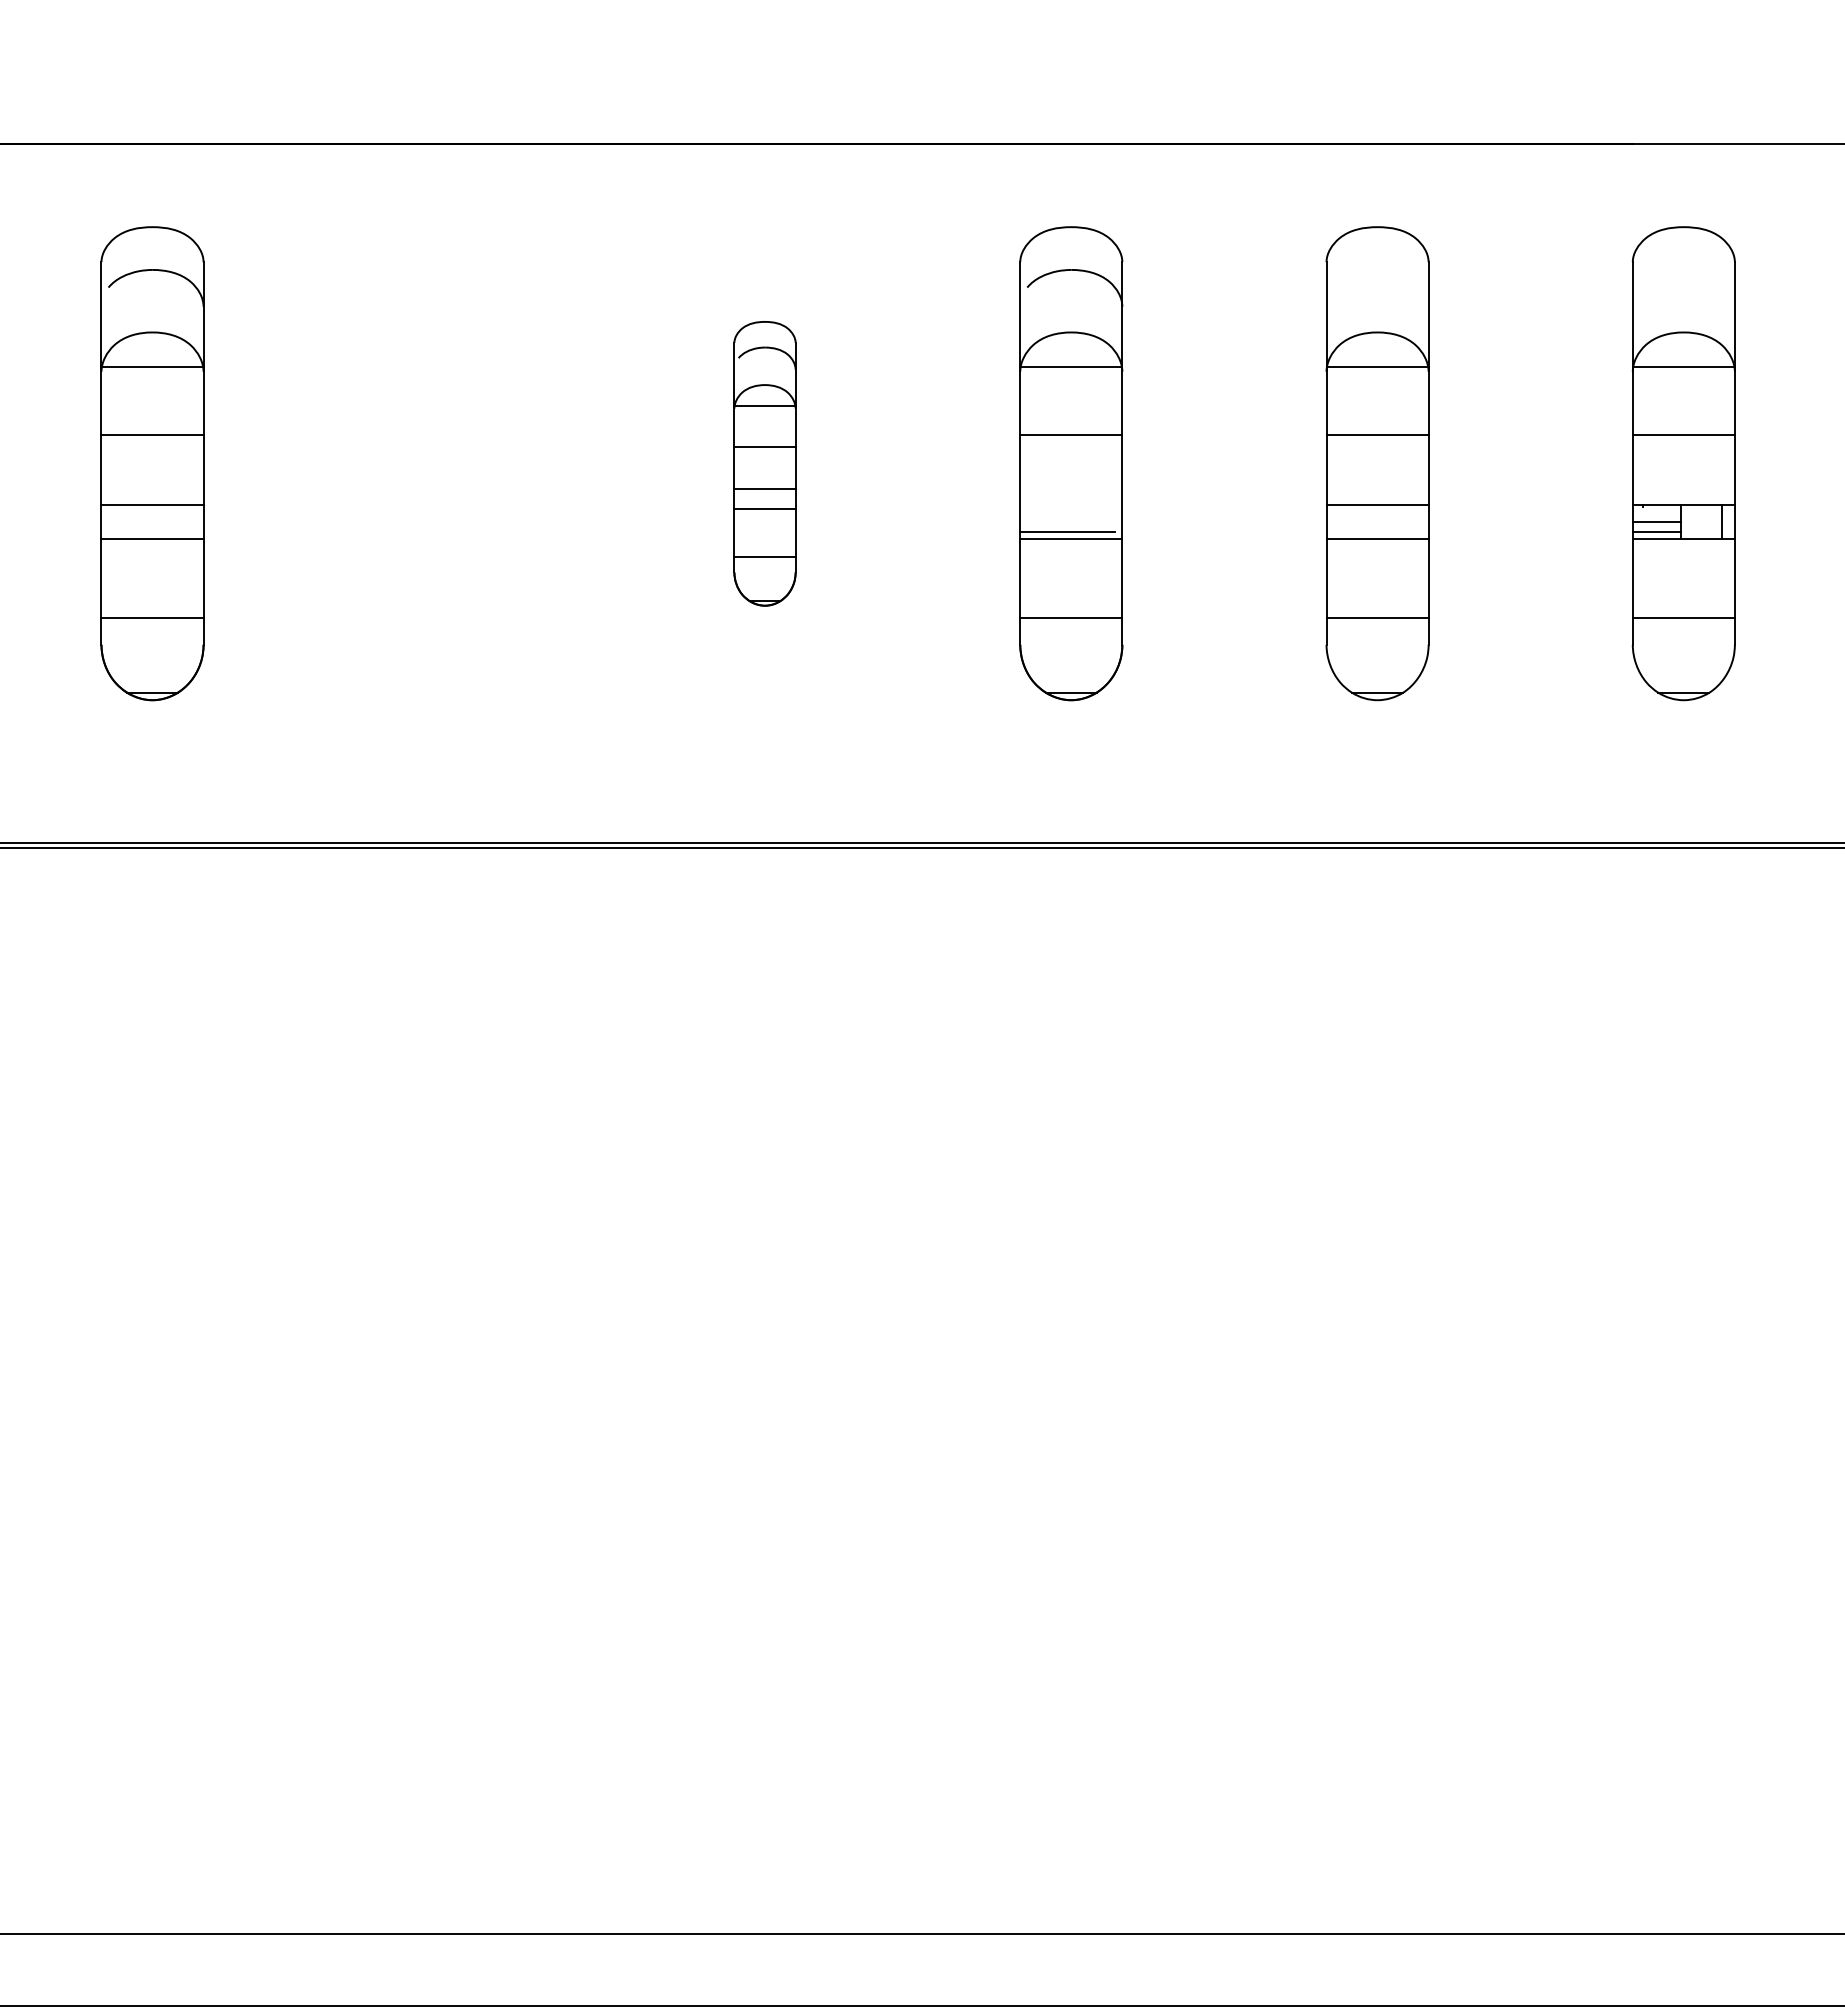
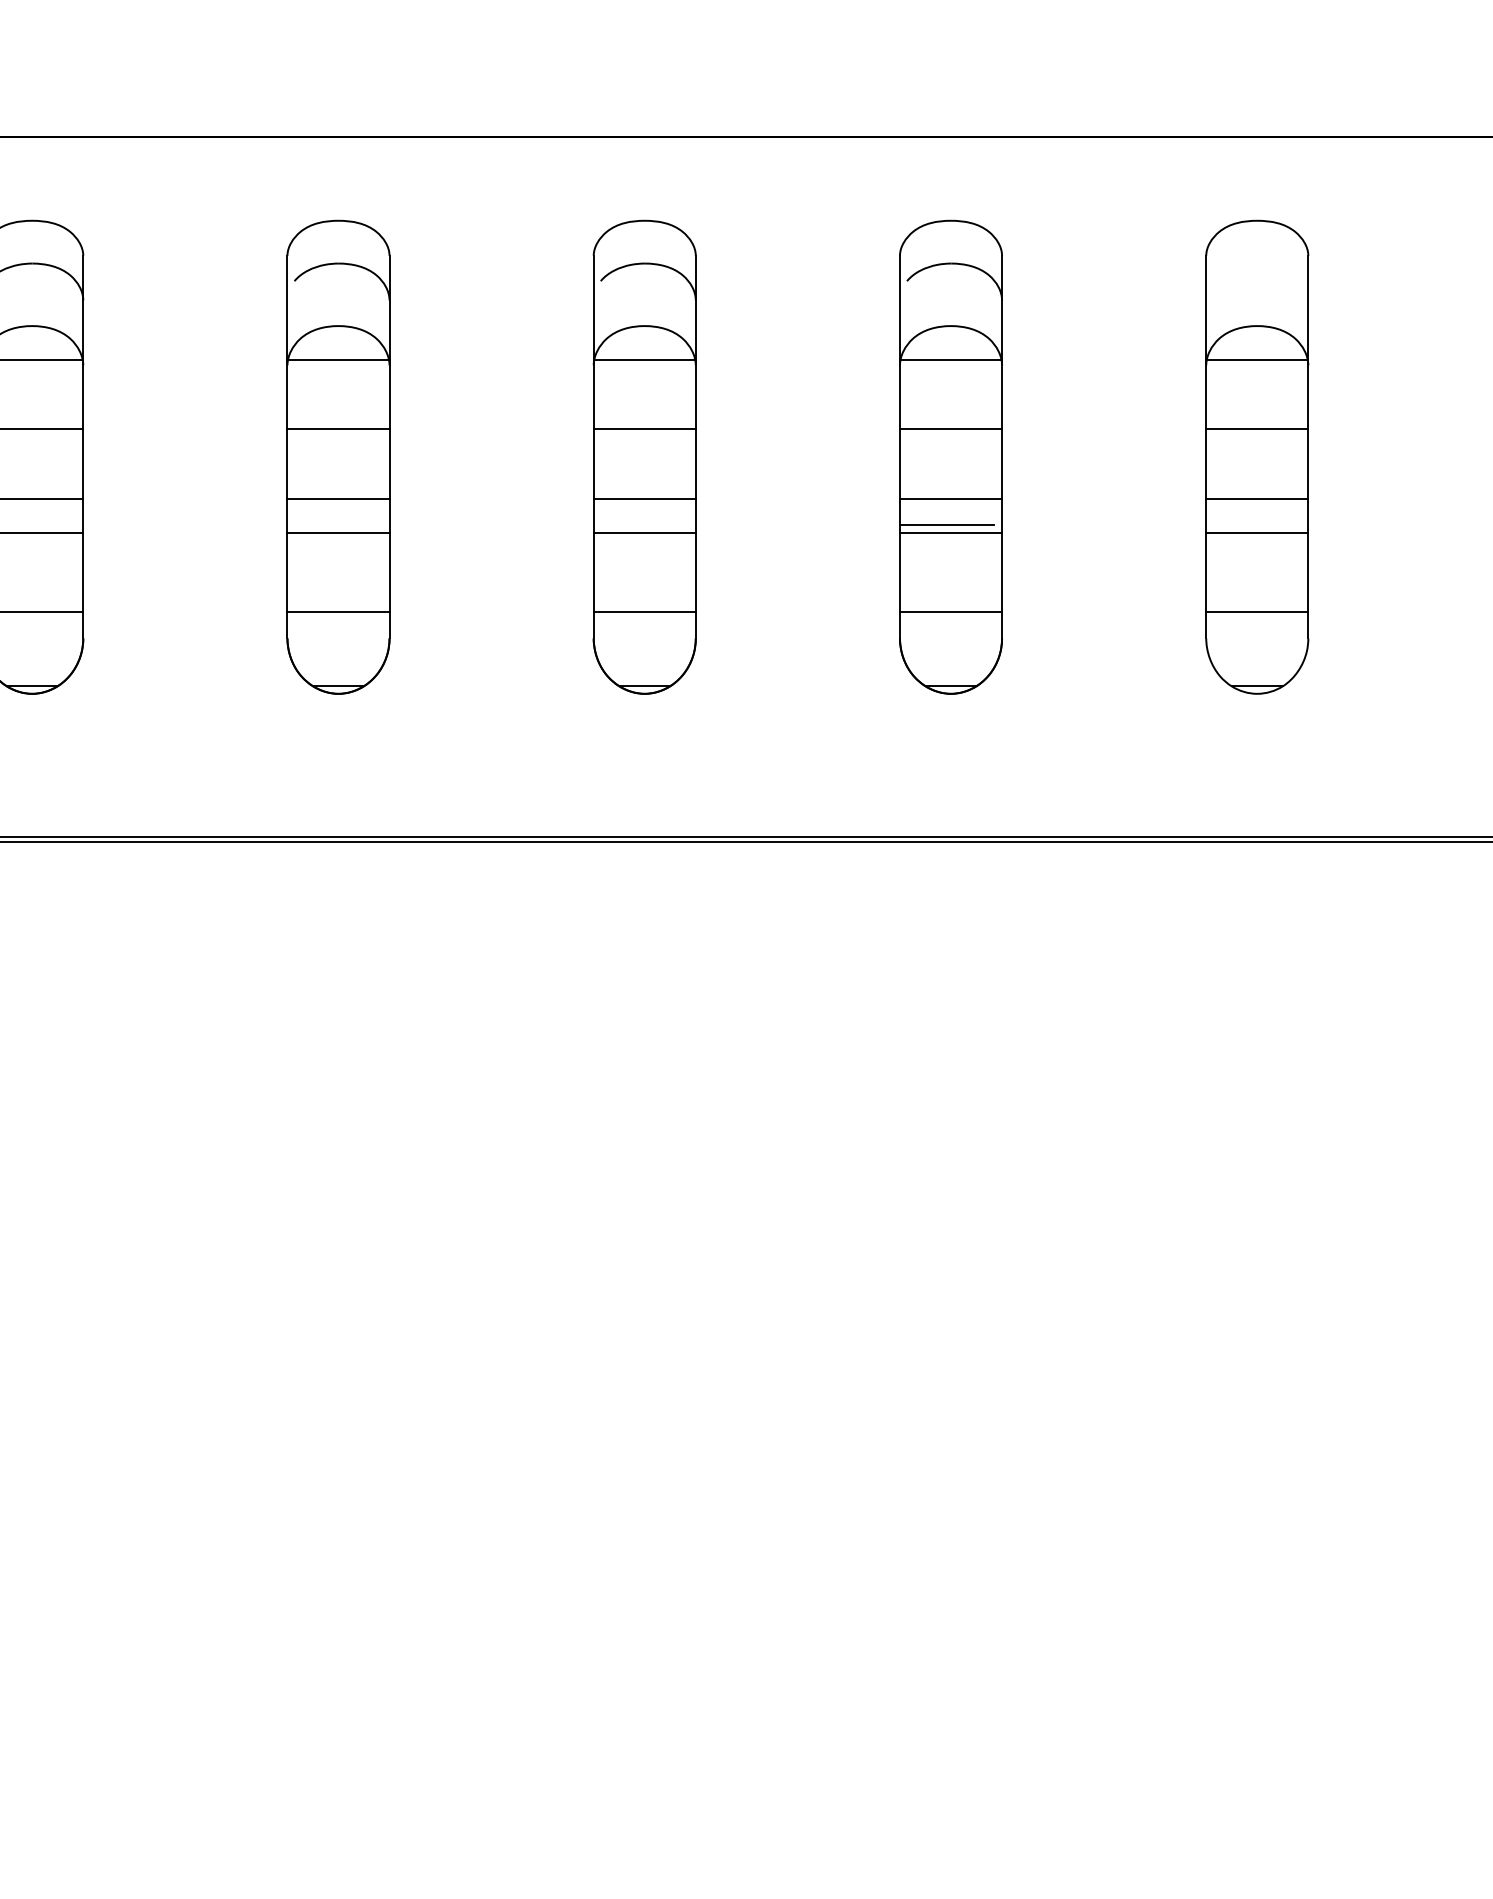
part: (458, 463) -> (338, 457), added
part: (764, 463) -> (644, 457), size x1.67
line: (1071, 505) -> (951, 499), added

